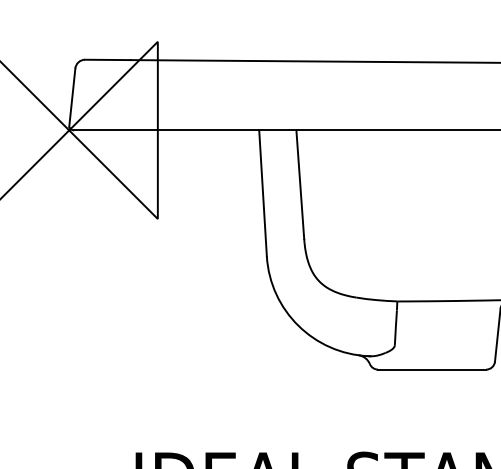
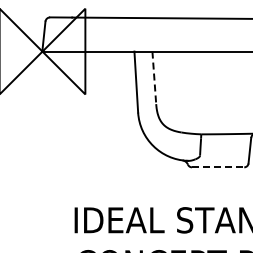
line: (300, 186) -> (154, 78), solid -> dashed
line: (432, 369) -> (218, 167), solid -> dashed

